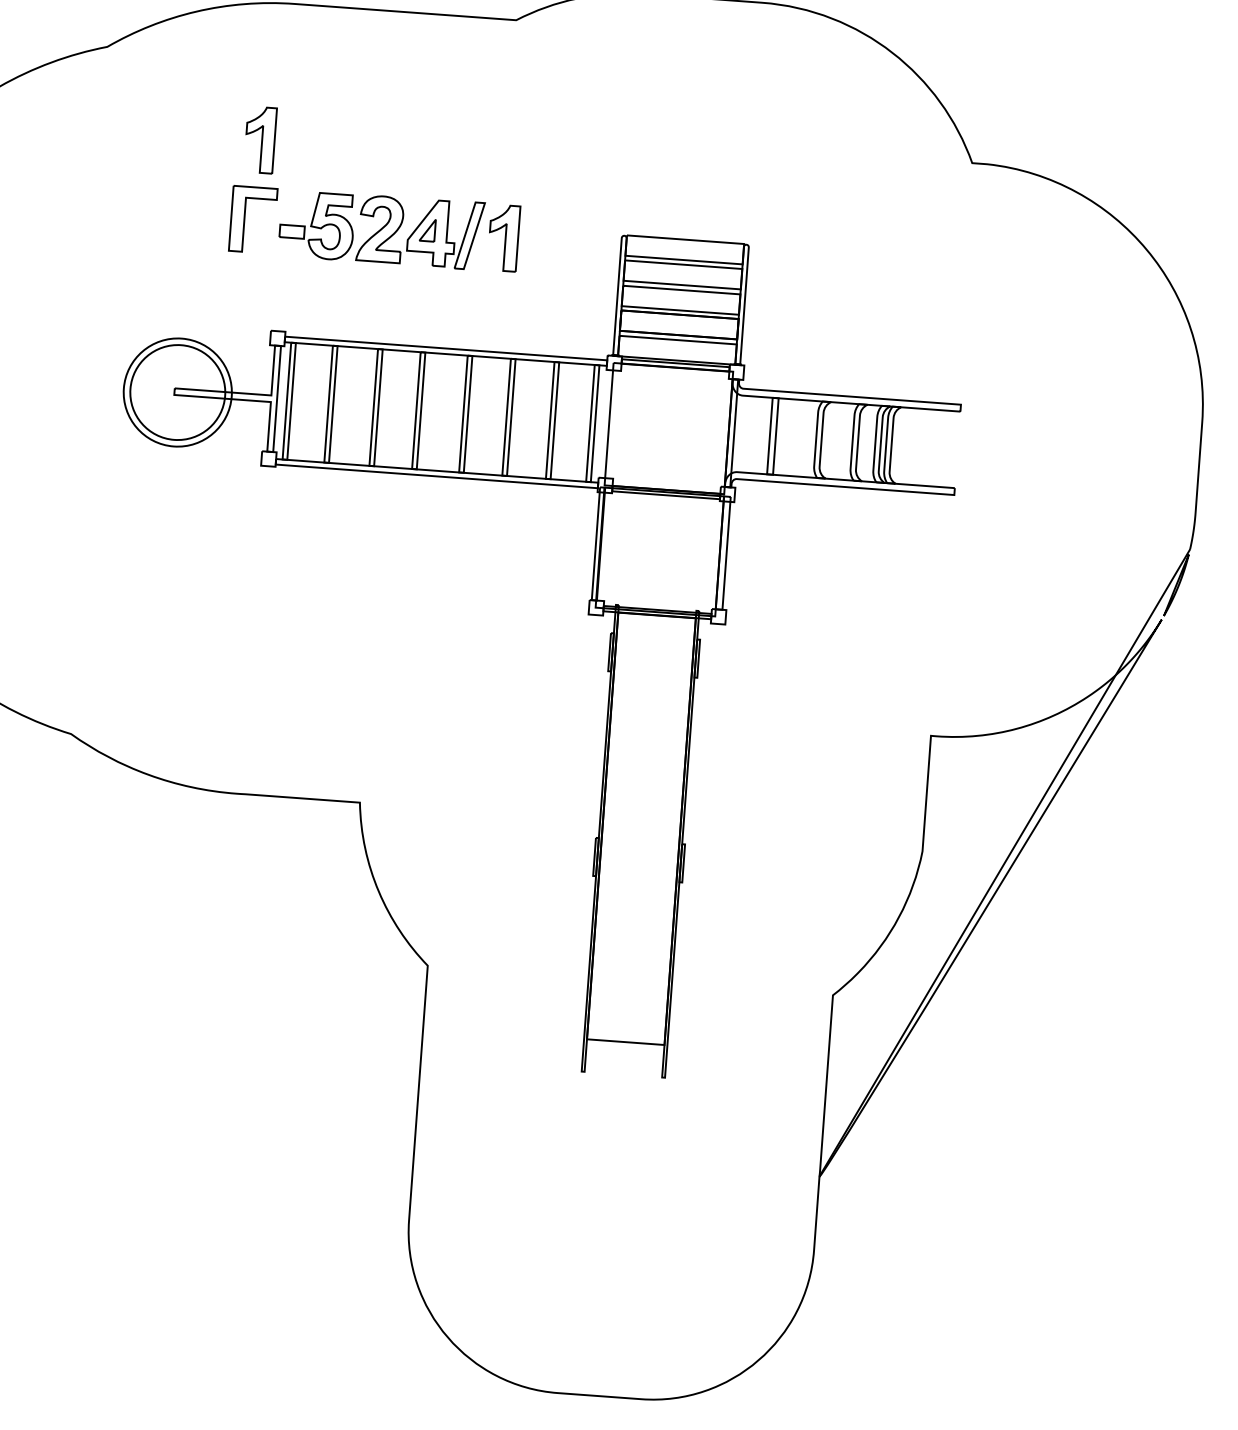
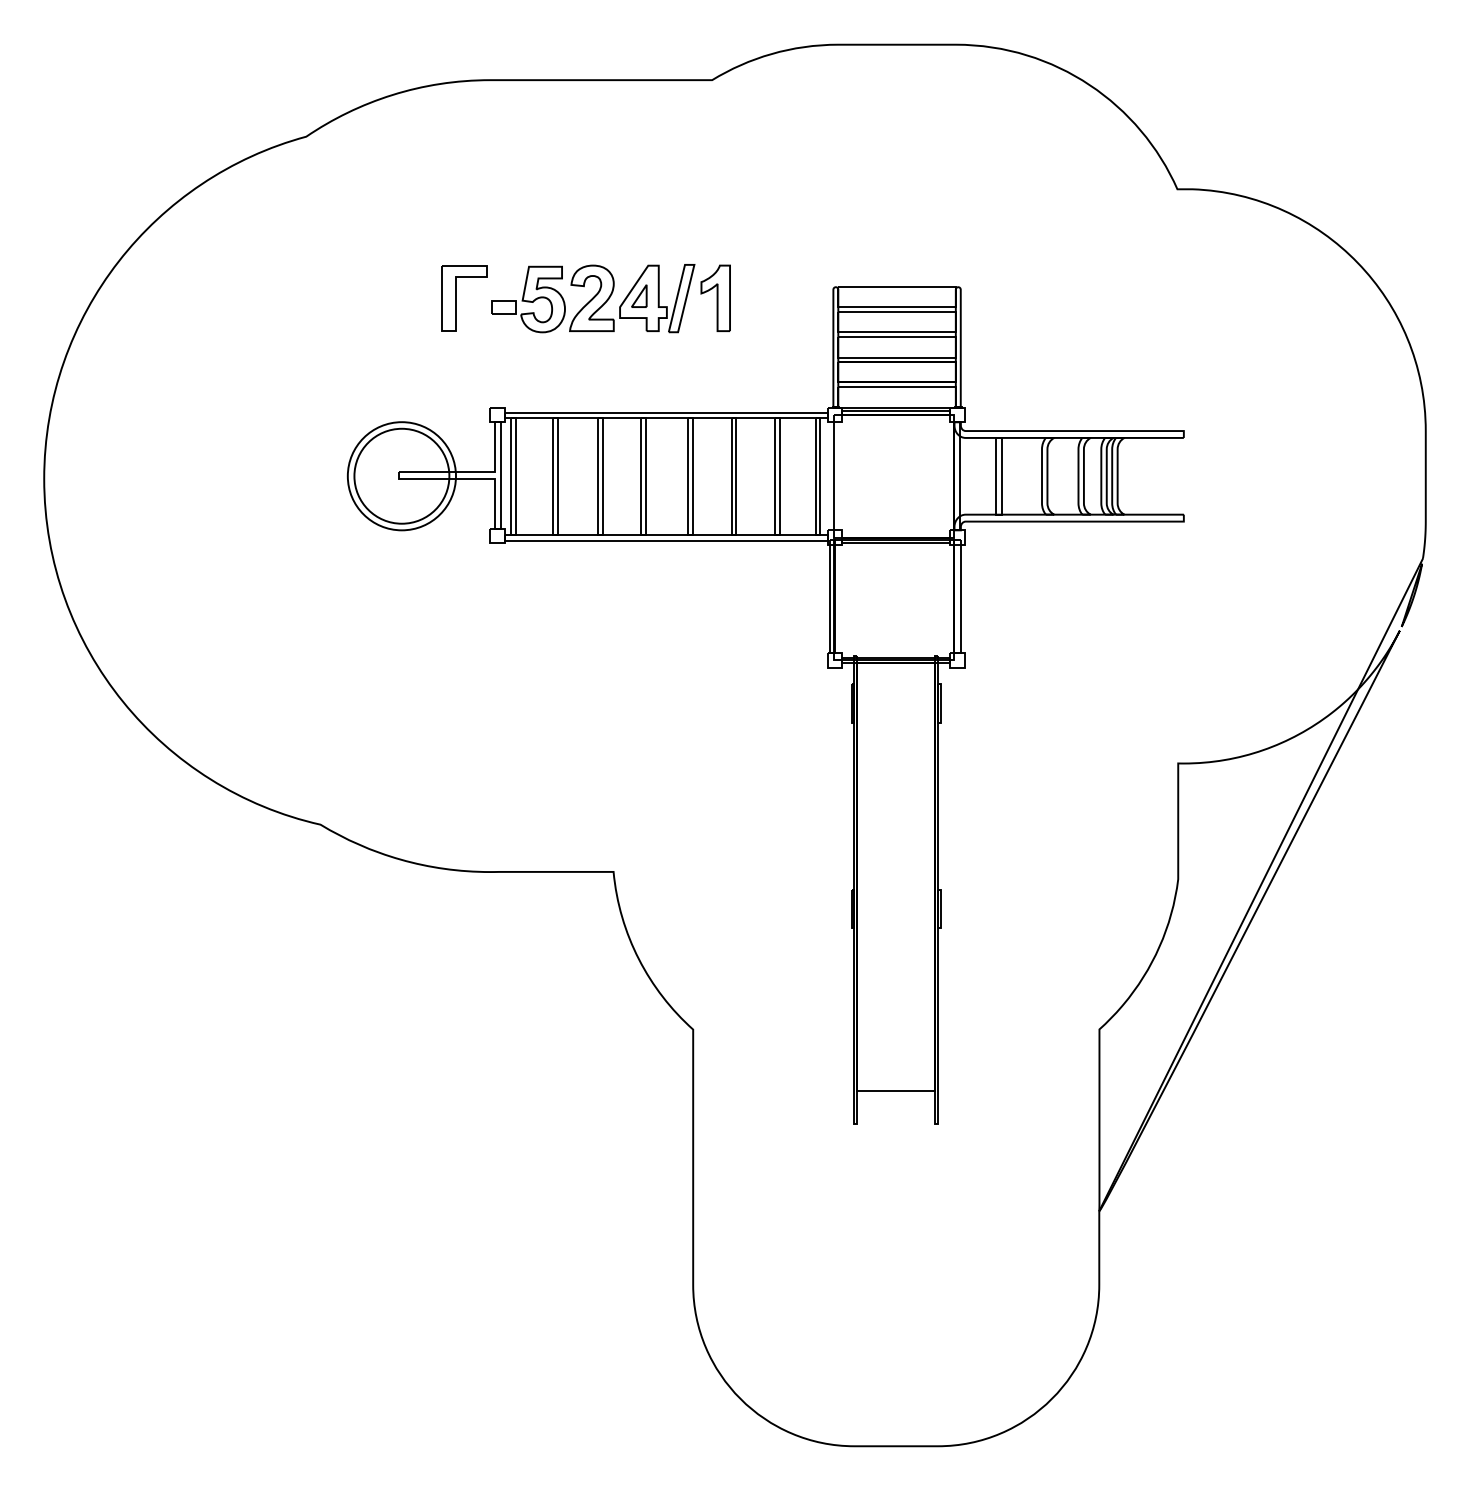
part: (260, 139) -> (465, 217), removed

